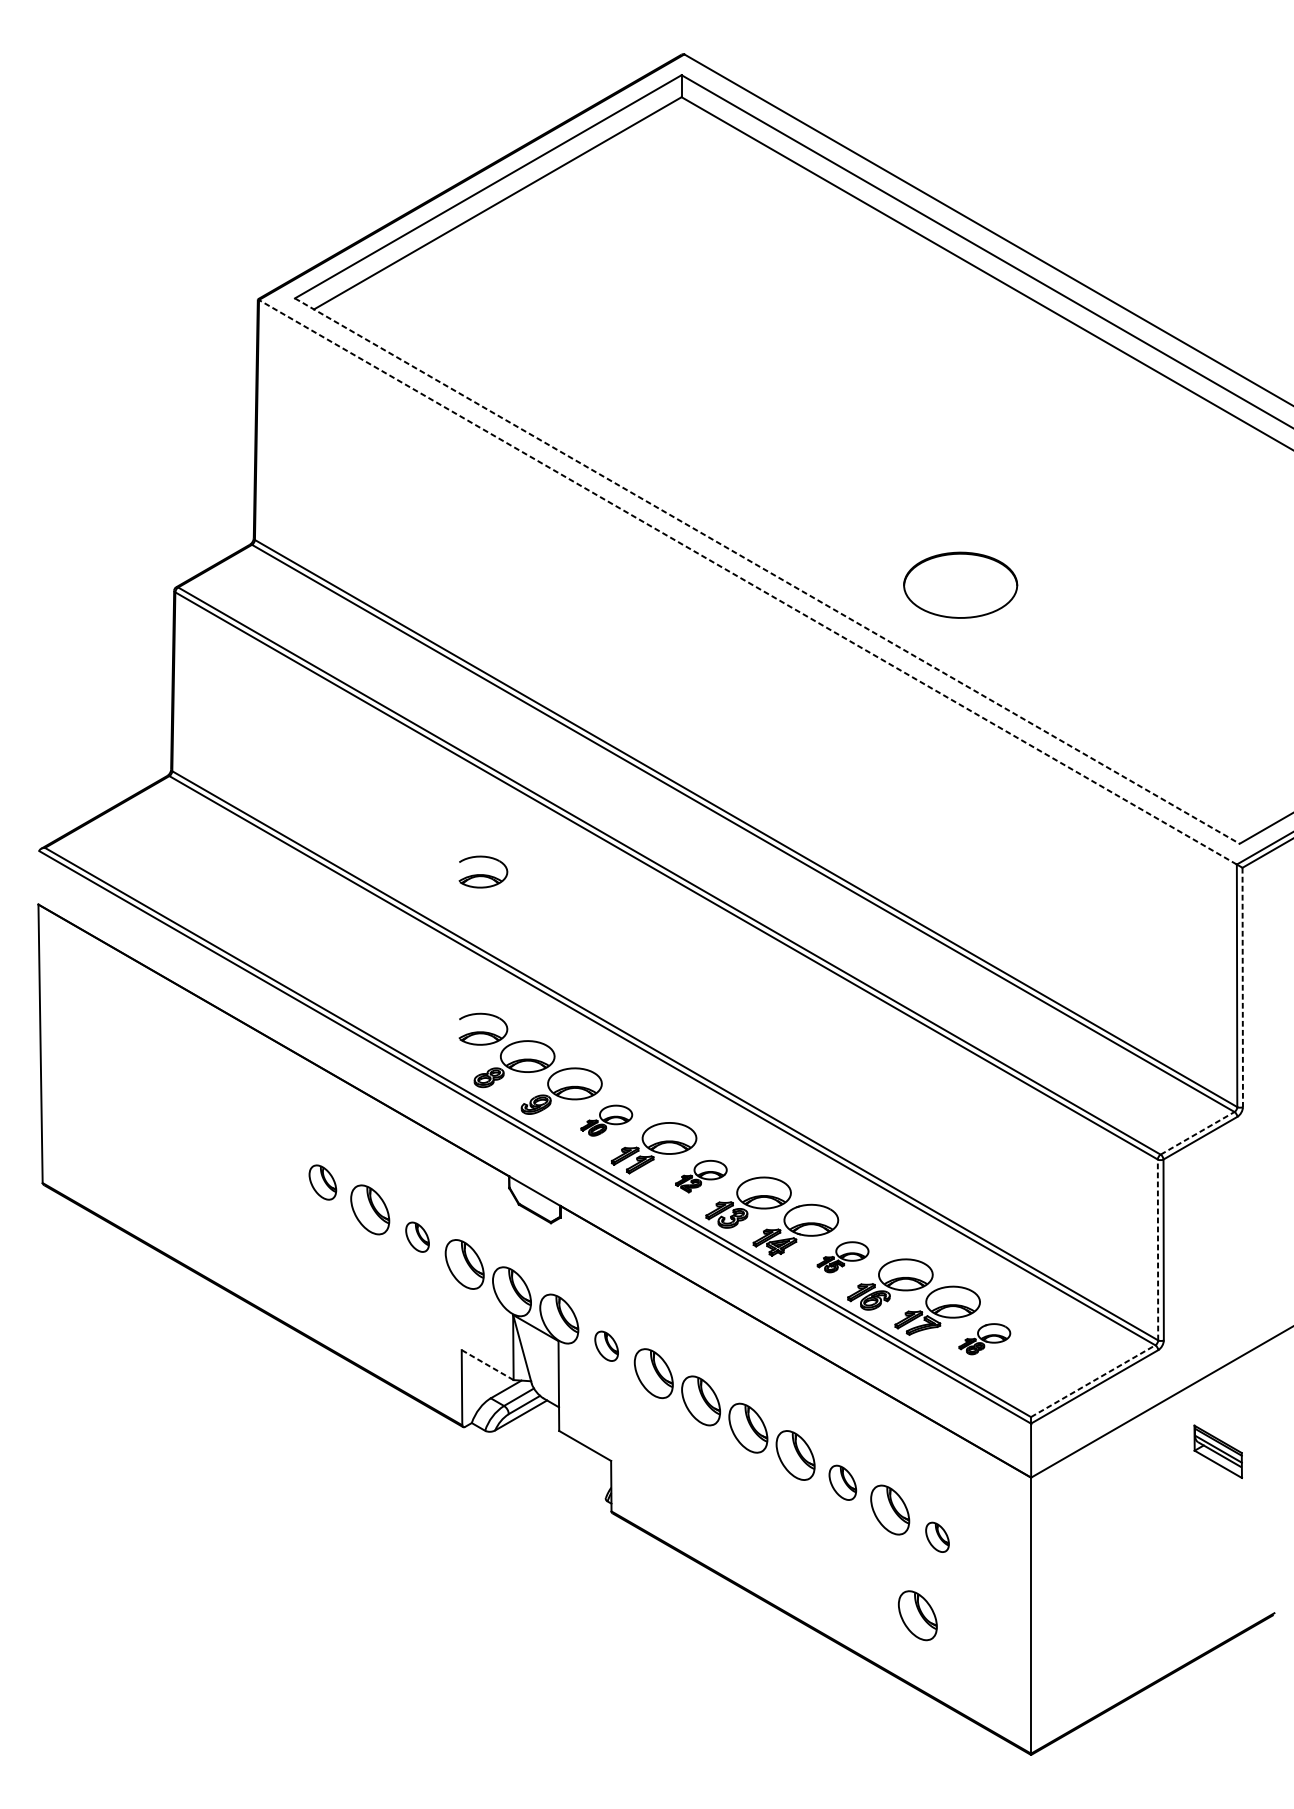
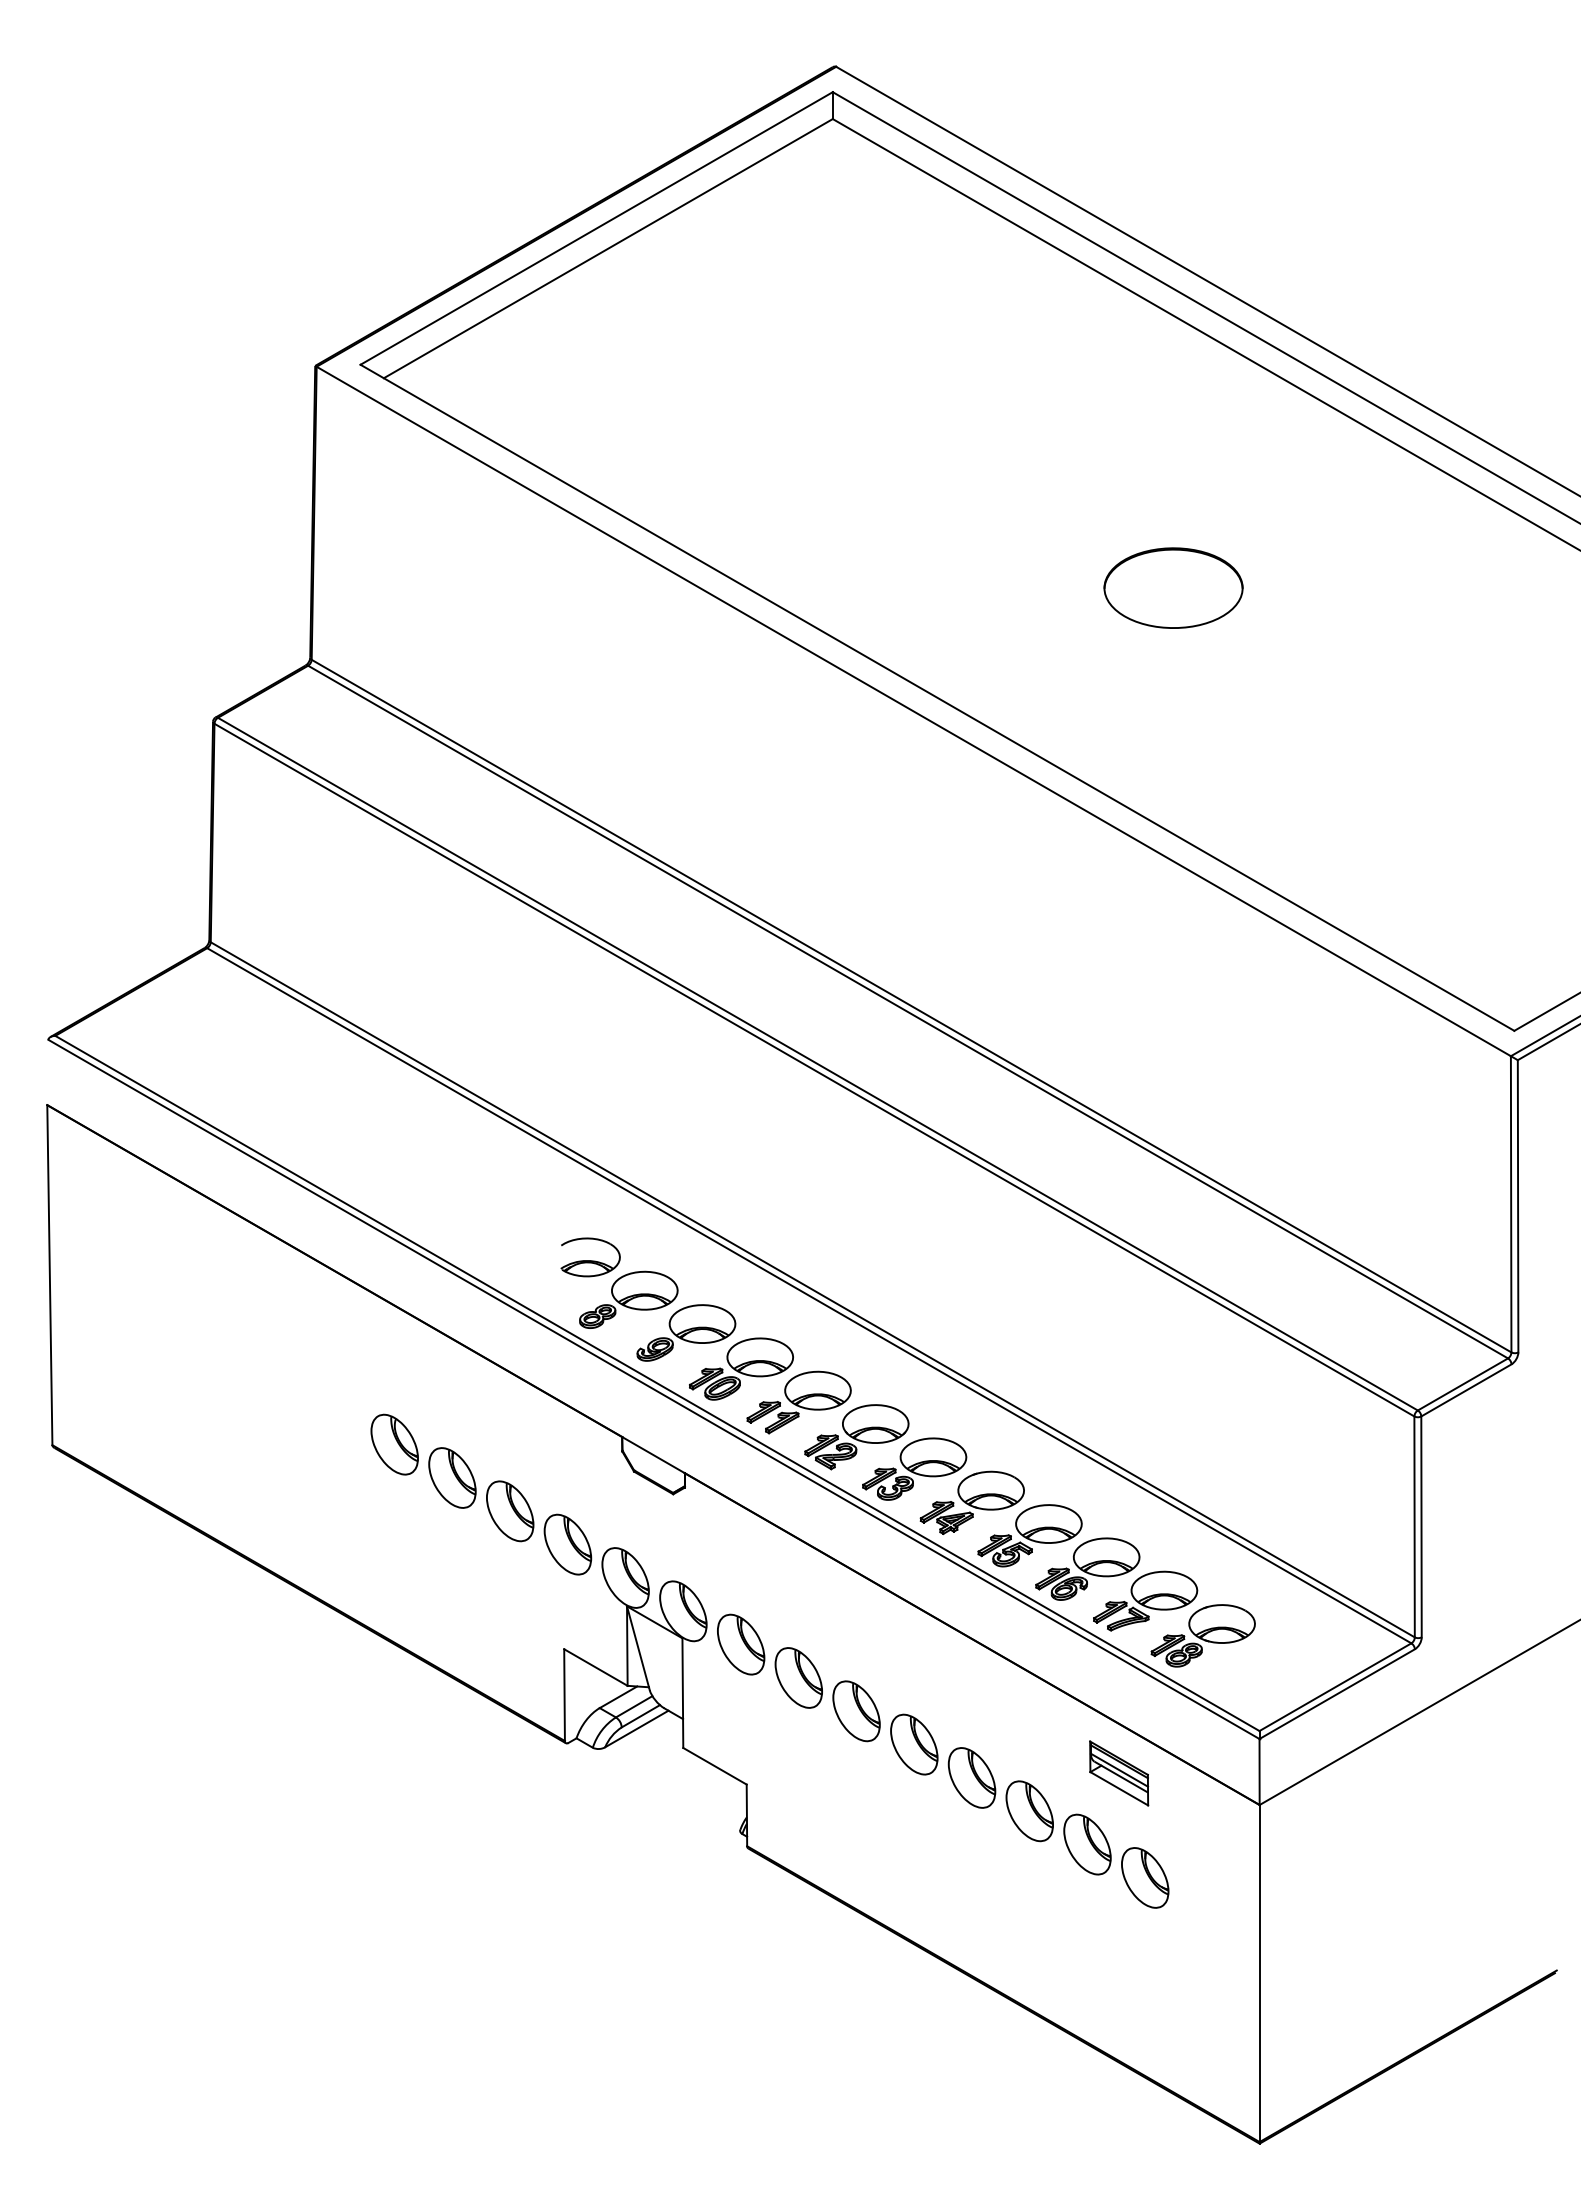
line: (767, 571) -> (937, 698), dashed -> solid
line: (747, 582) -> (913, 711), dashed -> solid
part: (960, 584) -> (1173, 587), moved
part: (483, 872) -> (590, 1065), removed
line: (1243, 987) -> (1518, 1206), dashed -> solid
part: (606, 1120) -> (741, 1368), size x1.67
line: (1198, 1133) -> (1463, 1384), dashed -> solid
part: (701, 1176) -> (856, 1437), size x1.67
part: (322, 1182) -> (394, 1444), size x1.43
part: (417, 1237) -> (510, 1511), size x1.67
line: (1157, 1249) -> (1414, 1526), dashed -> solid
part: (842, 1256) -> (1029, 1535), size x1.67
part: (984, 1338) -> (1202, 1635), size x1.67
part: (606, 1346) -> (741, 1644), size x1.67
line: (487, 1365) -> (595, 1667), dashed -> solid
line: (1093, 1381) -> (1335, 1687), dashed -> solid
part: (1218, 1451) -> (1119, 1773), moved
part: (842, 1482) -> (1029, 1811), size x1.43
part: (937, 1537) -> (1145, 1877), size x1.67
part: (918, 1615) -> (1121, 1973), removed

